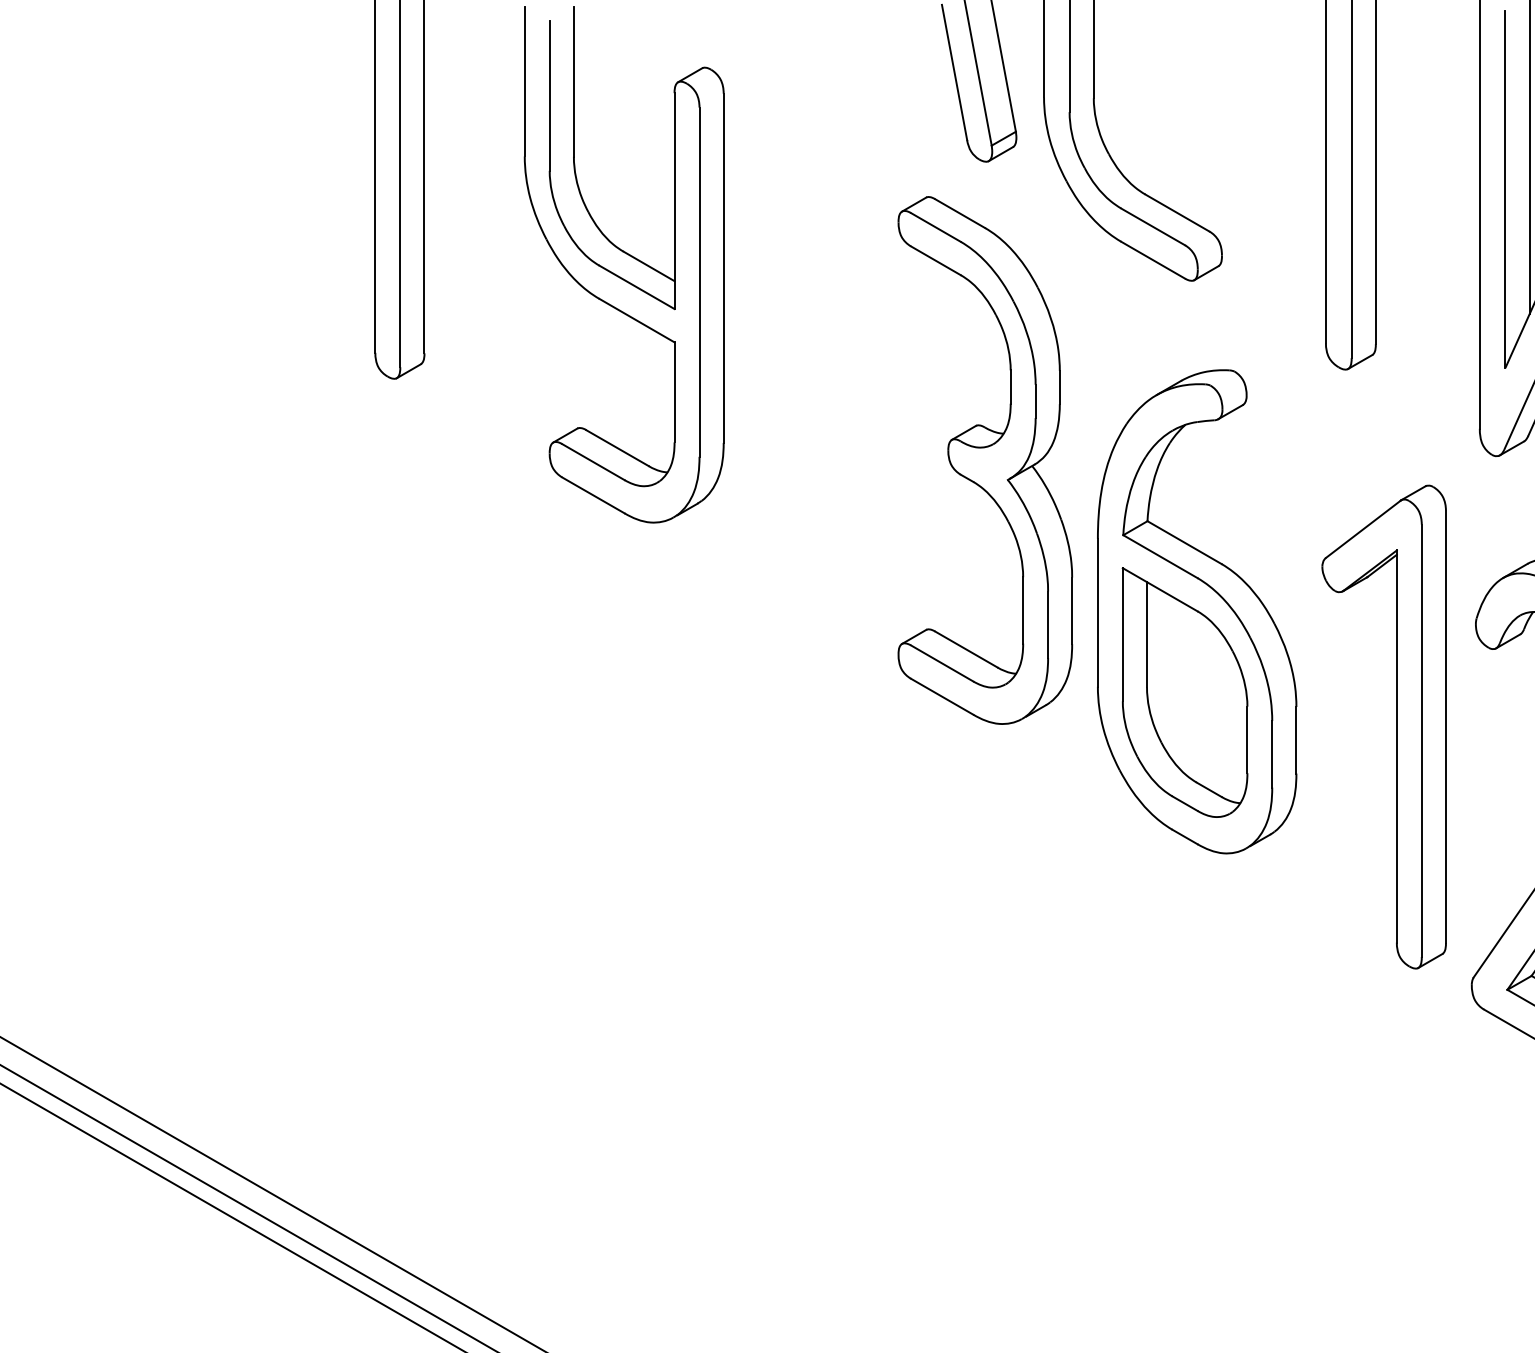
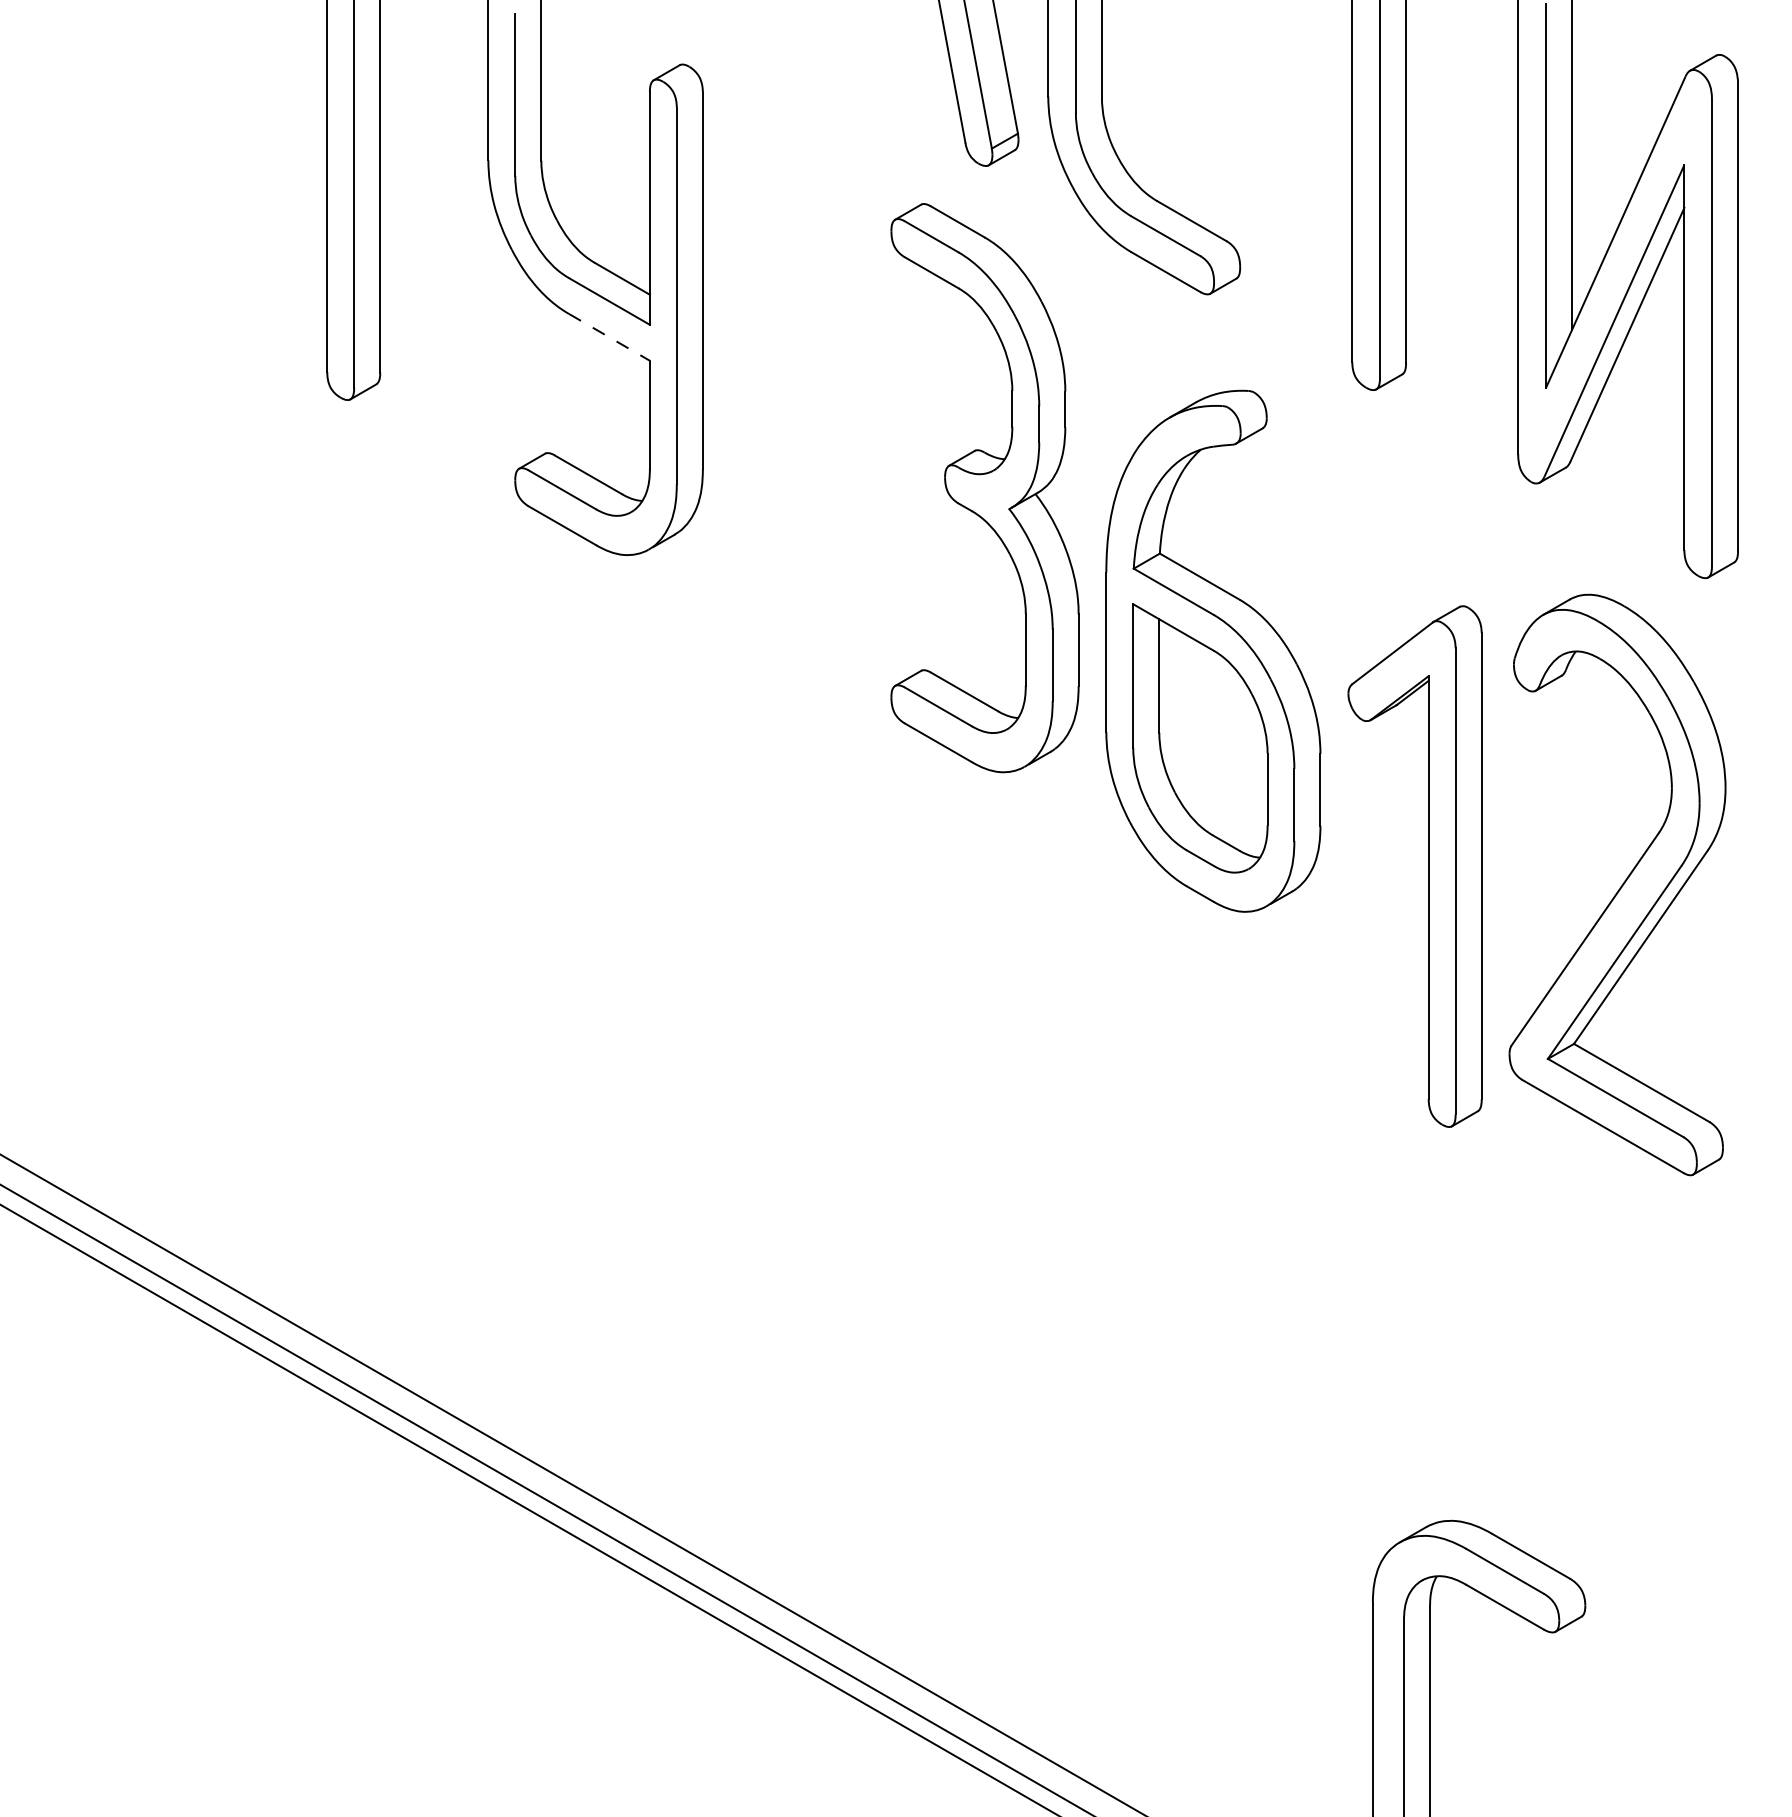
line: (637, 320) -> (609, 337), solid -> dashed
part: (1396, 727) -> (1428, 866), moved

